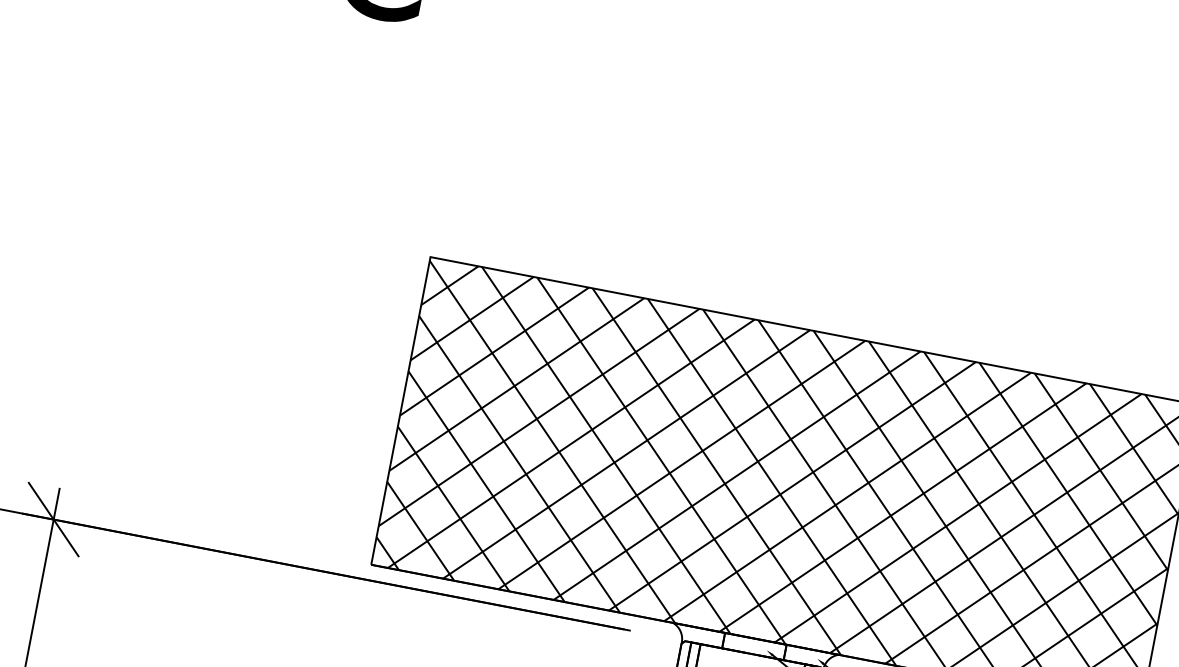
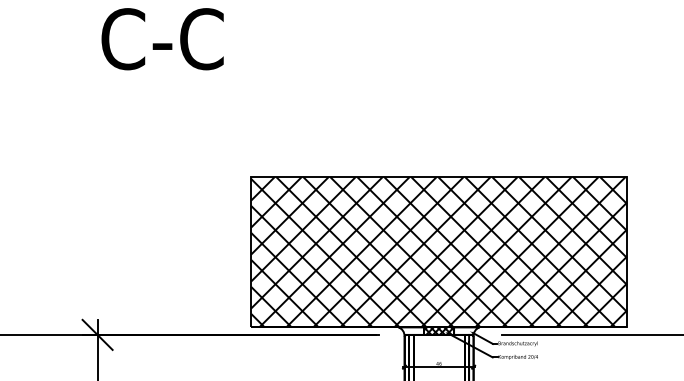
hatch: (755, 645) -> (439, 330), added

